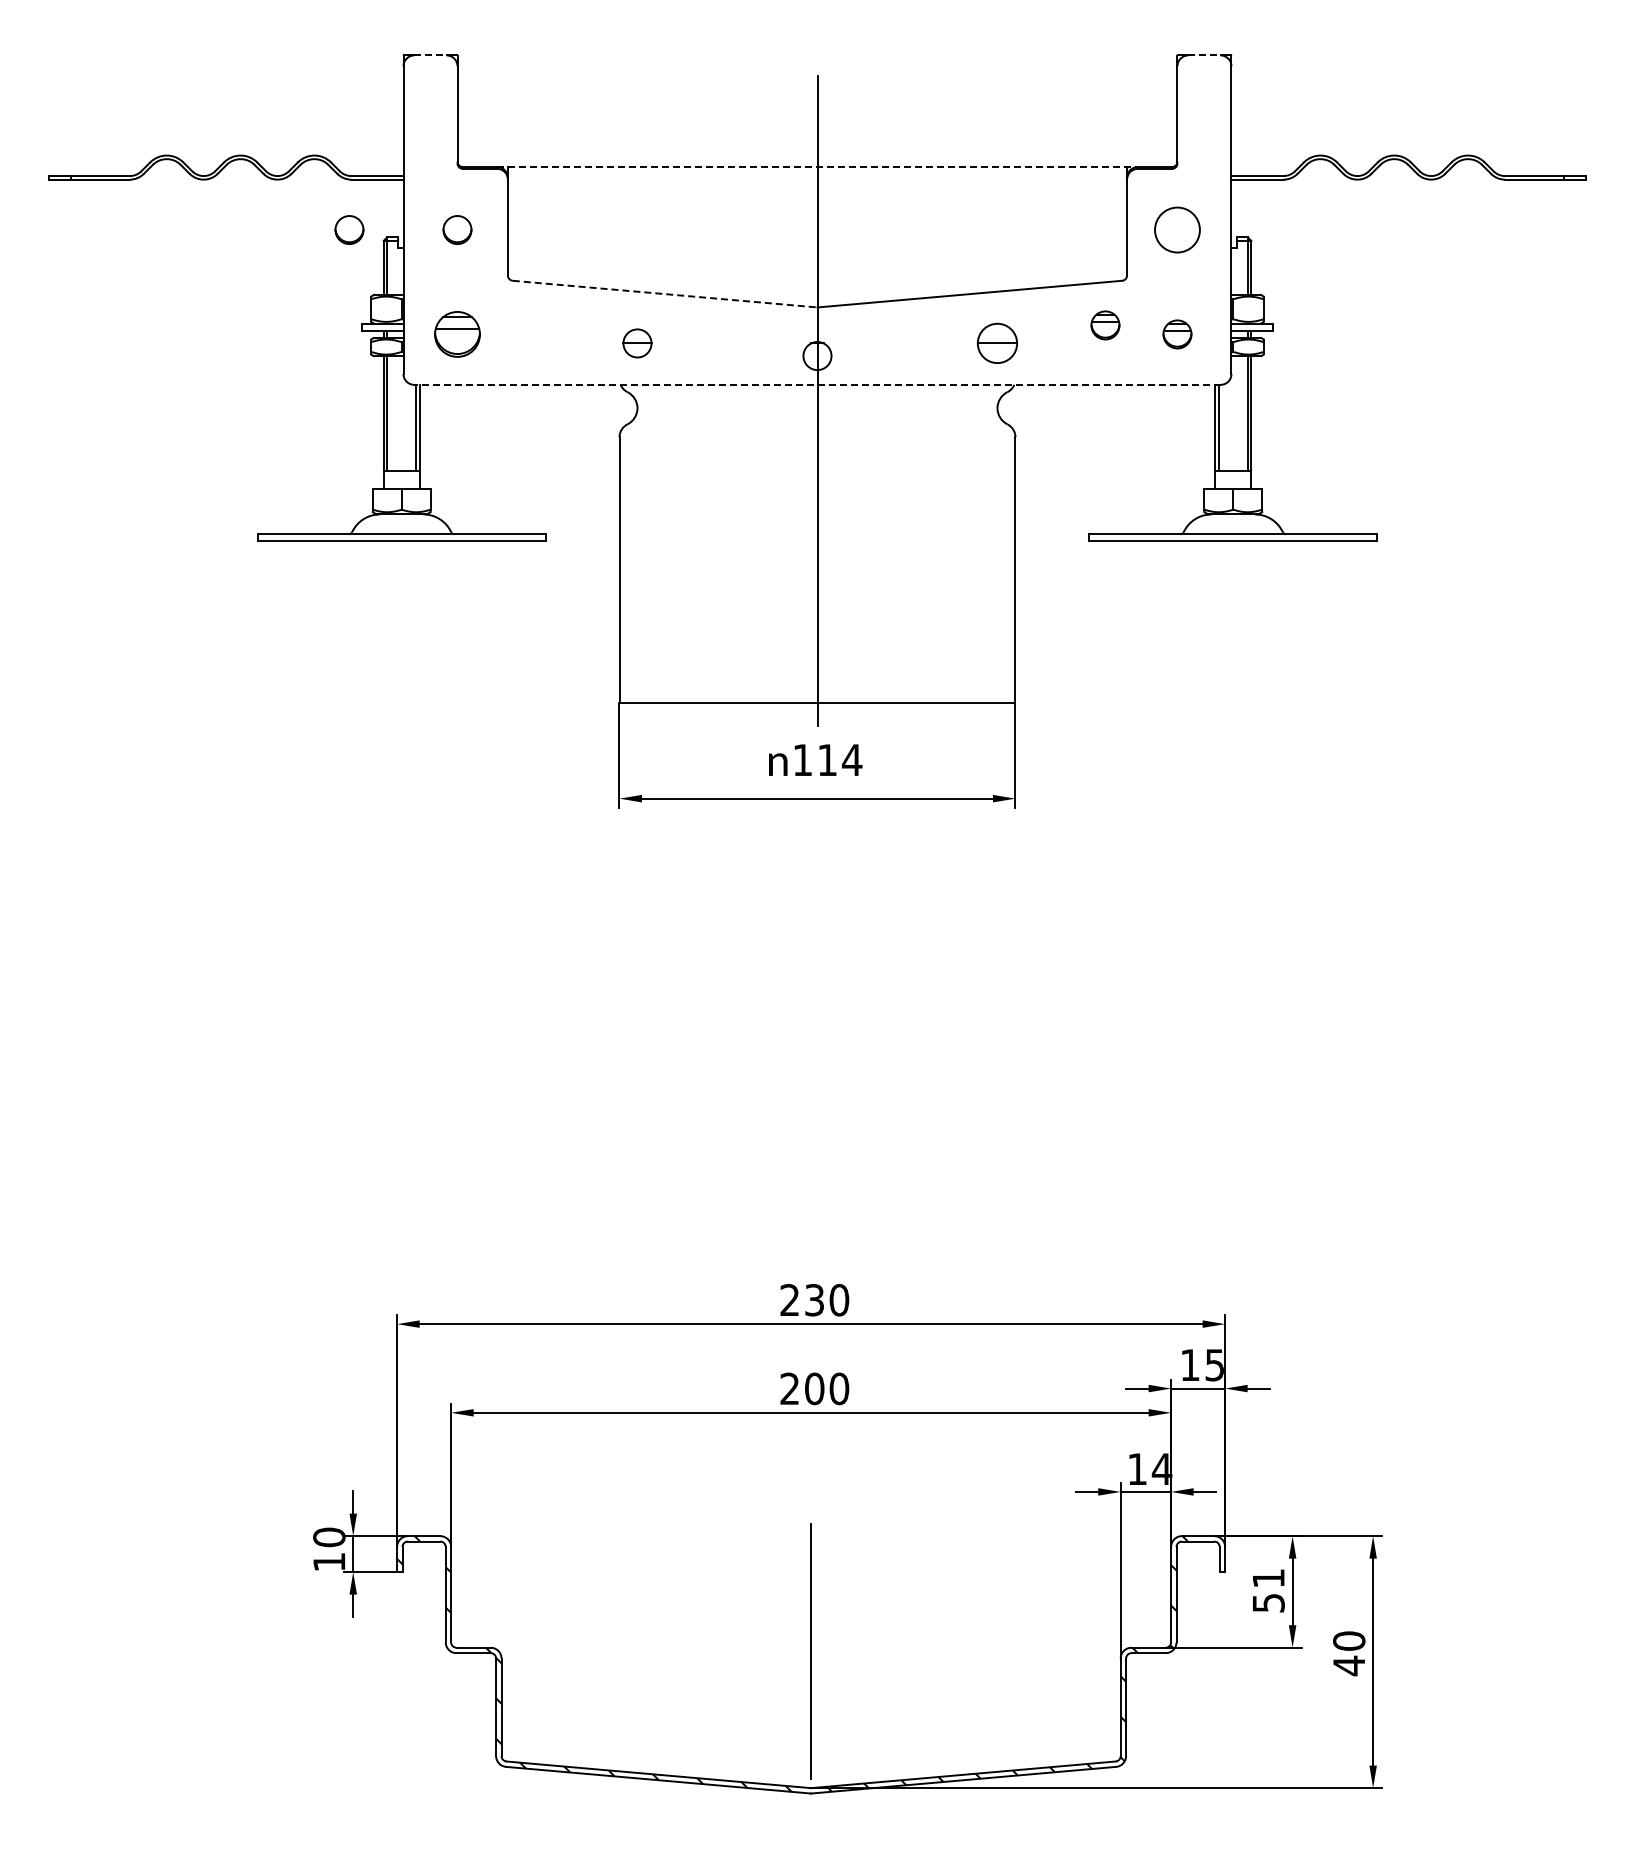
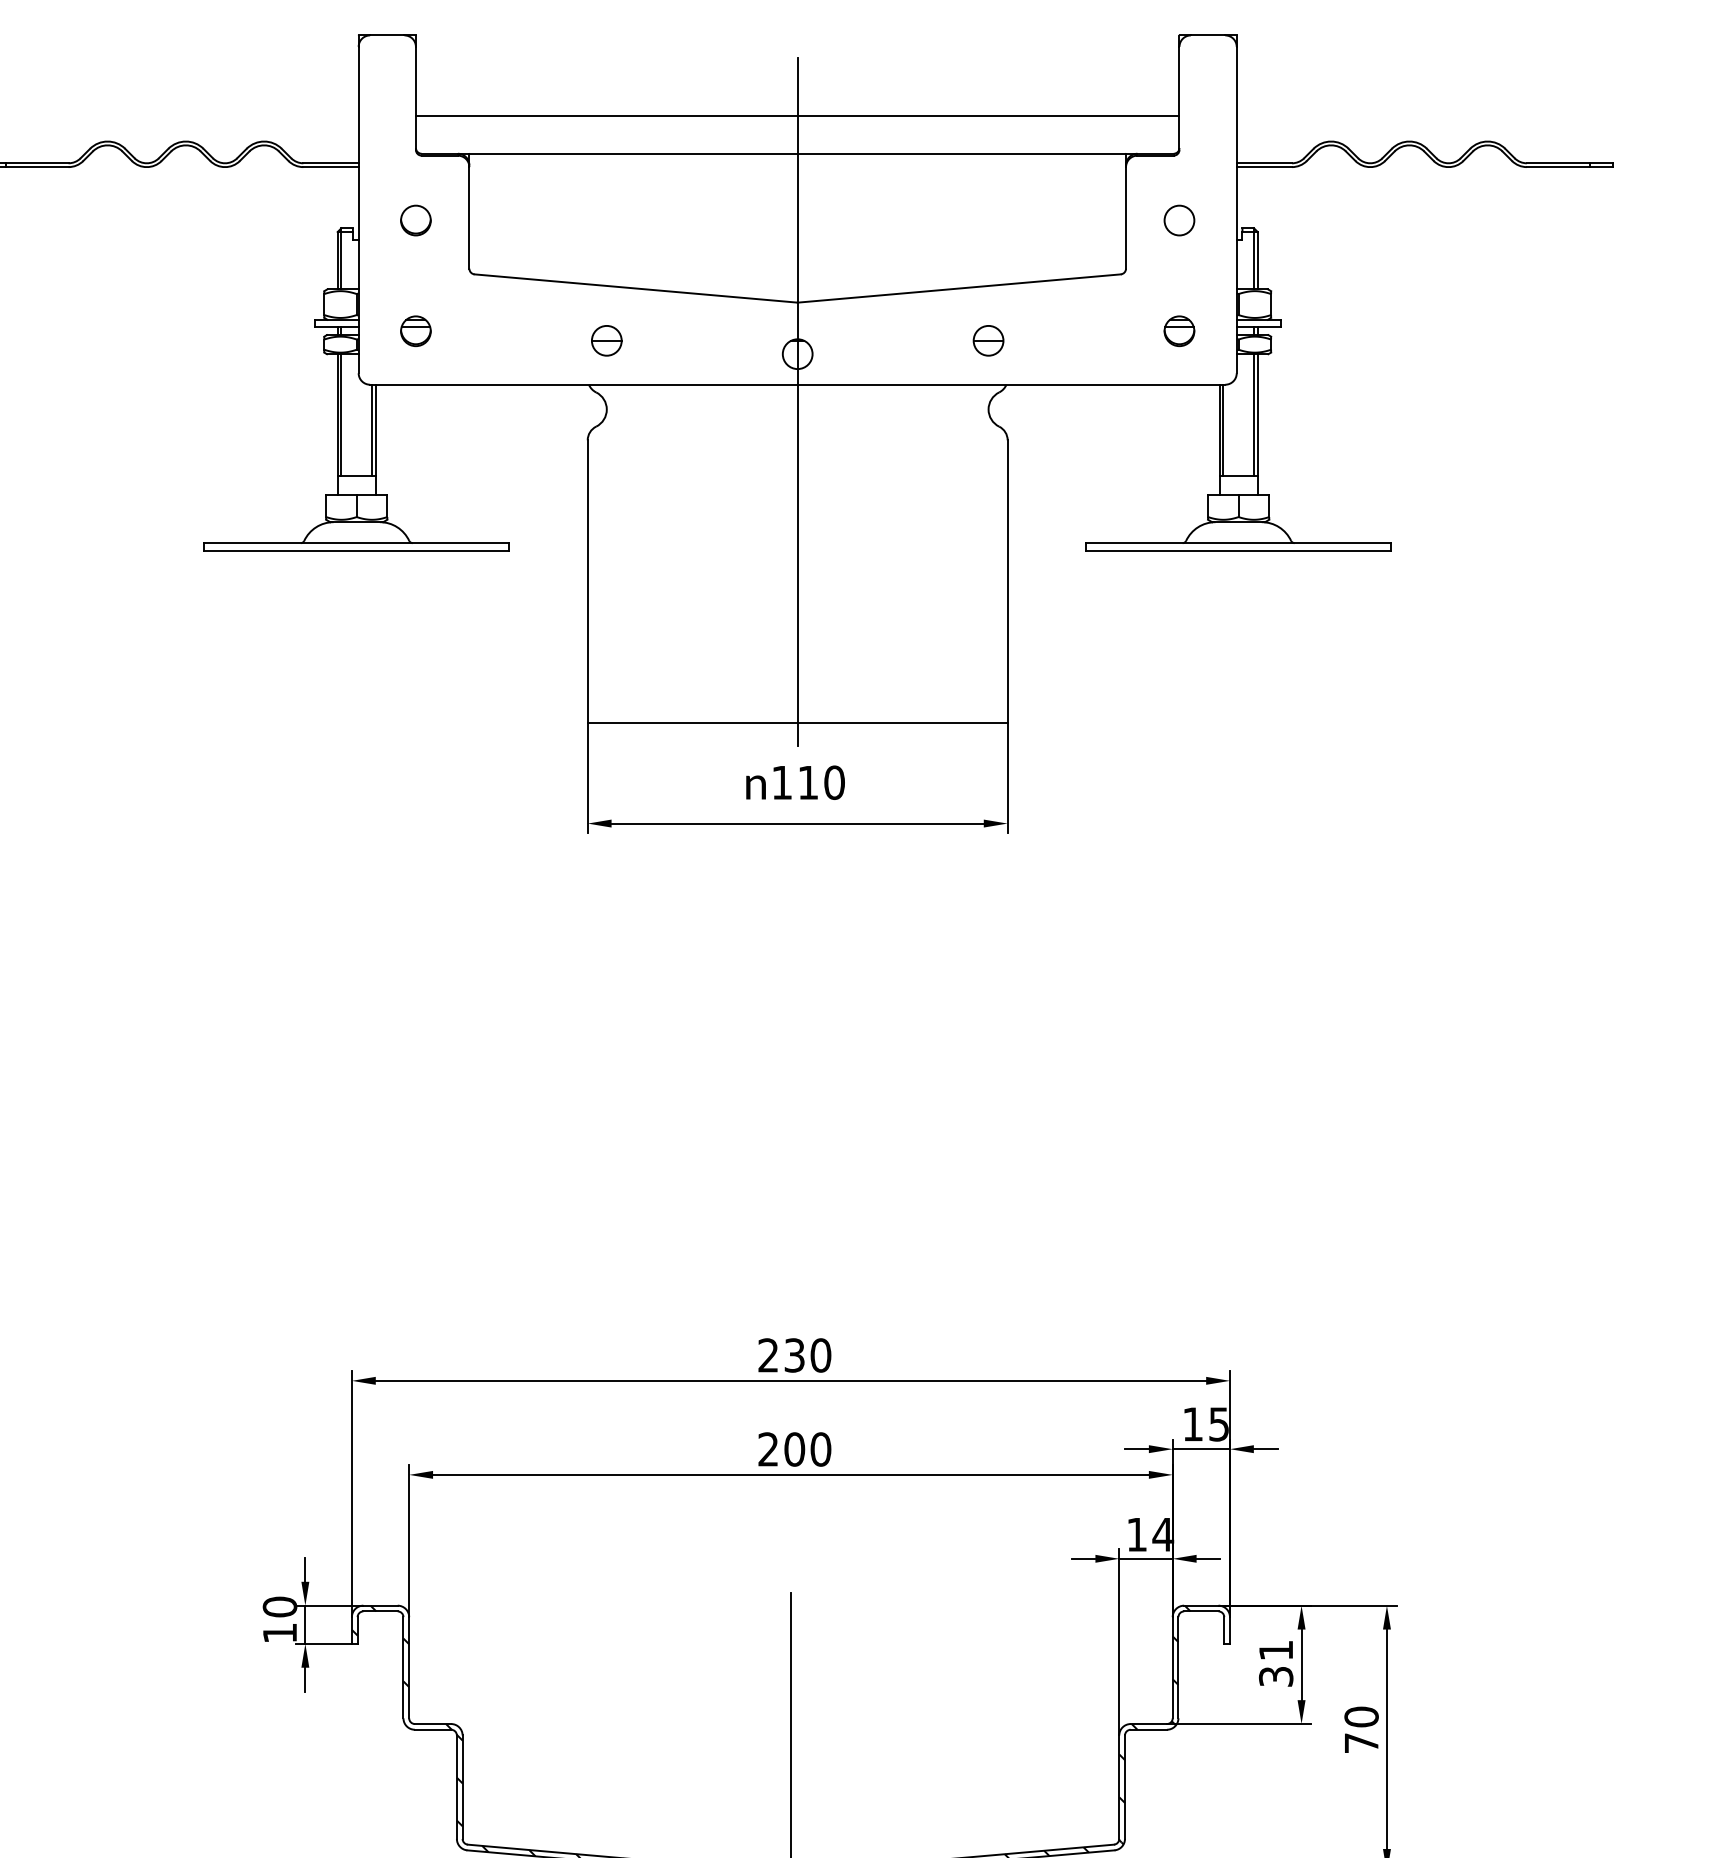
line: (431, 55) -> (388, 35), dashed -> solid
line: (1204, 55) -> (1208, 35), dashed -> solid
line: (817, 131) -> (797, 116), added
line: (817, 167) -> (797, 154), dashed -> solid
circle: (349, 229) -> (301, 219), removed
circle: (1177, 230) -> (1179, 221), size x0.62
line: (665, 294) -> (636, 288), dashed -> solid
part: (1105, 325) -> (1103, 321), removed
part: (457, 334) -> (415, 331), size x0.62
part: (997, 343) -> (988, 340), size x0.71
line: (816, 384) -> (796, 384), dashed -> solid
text: (851, 759) -> (833, 782), 114 -> 110
text: (1268, 1602) -> (1275, 1676), 51 -> 31
text: (1348, 1665) -> (1360, 1742), 40 -> 70

